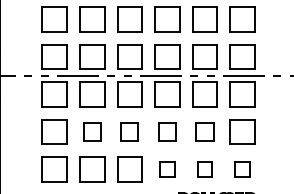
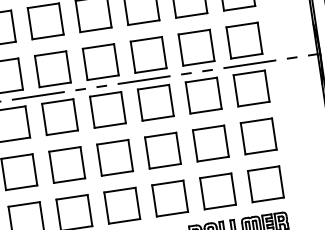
part: (92, 131) -> (67, 164), size x1.43
part: (129, 131) -> (114, 157), size x1.43
part: (167, 131) -> (163, 150), size x1.43
part: (204, 131) -> (210, 142), size x1.43
part: (167, 169) -> (170, 198), size x1.67
part: (204, 169) -> (217, 191), size x1.67
part: (242, 169) -> (265, 184), size x1.67

